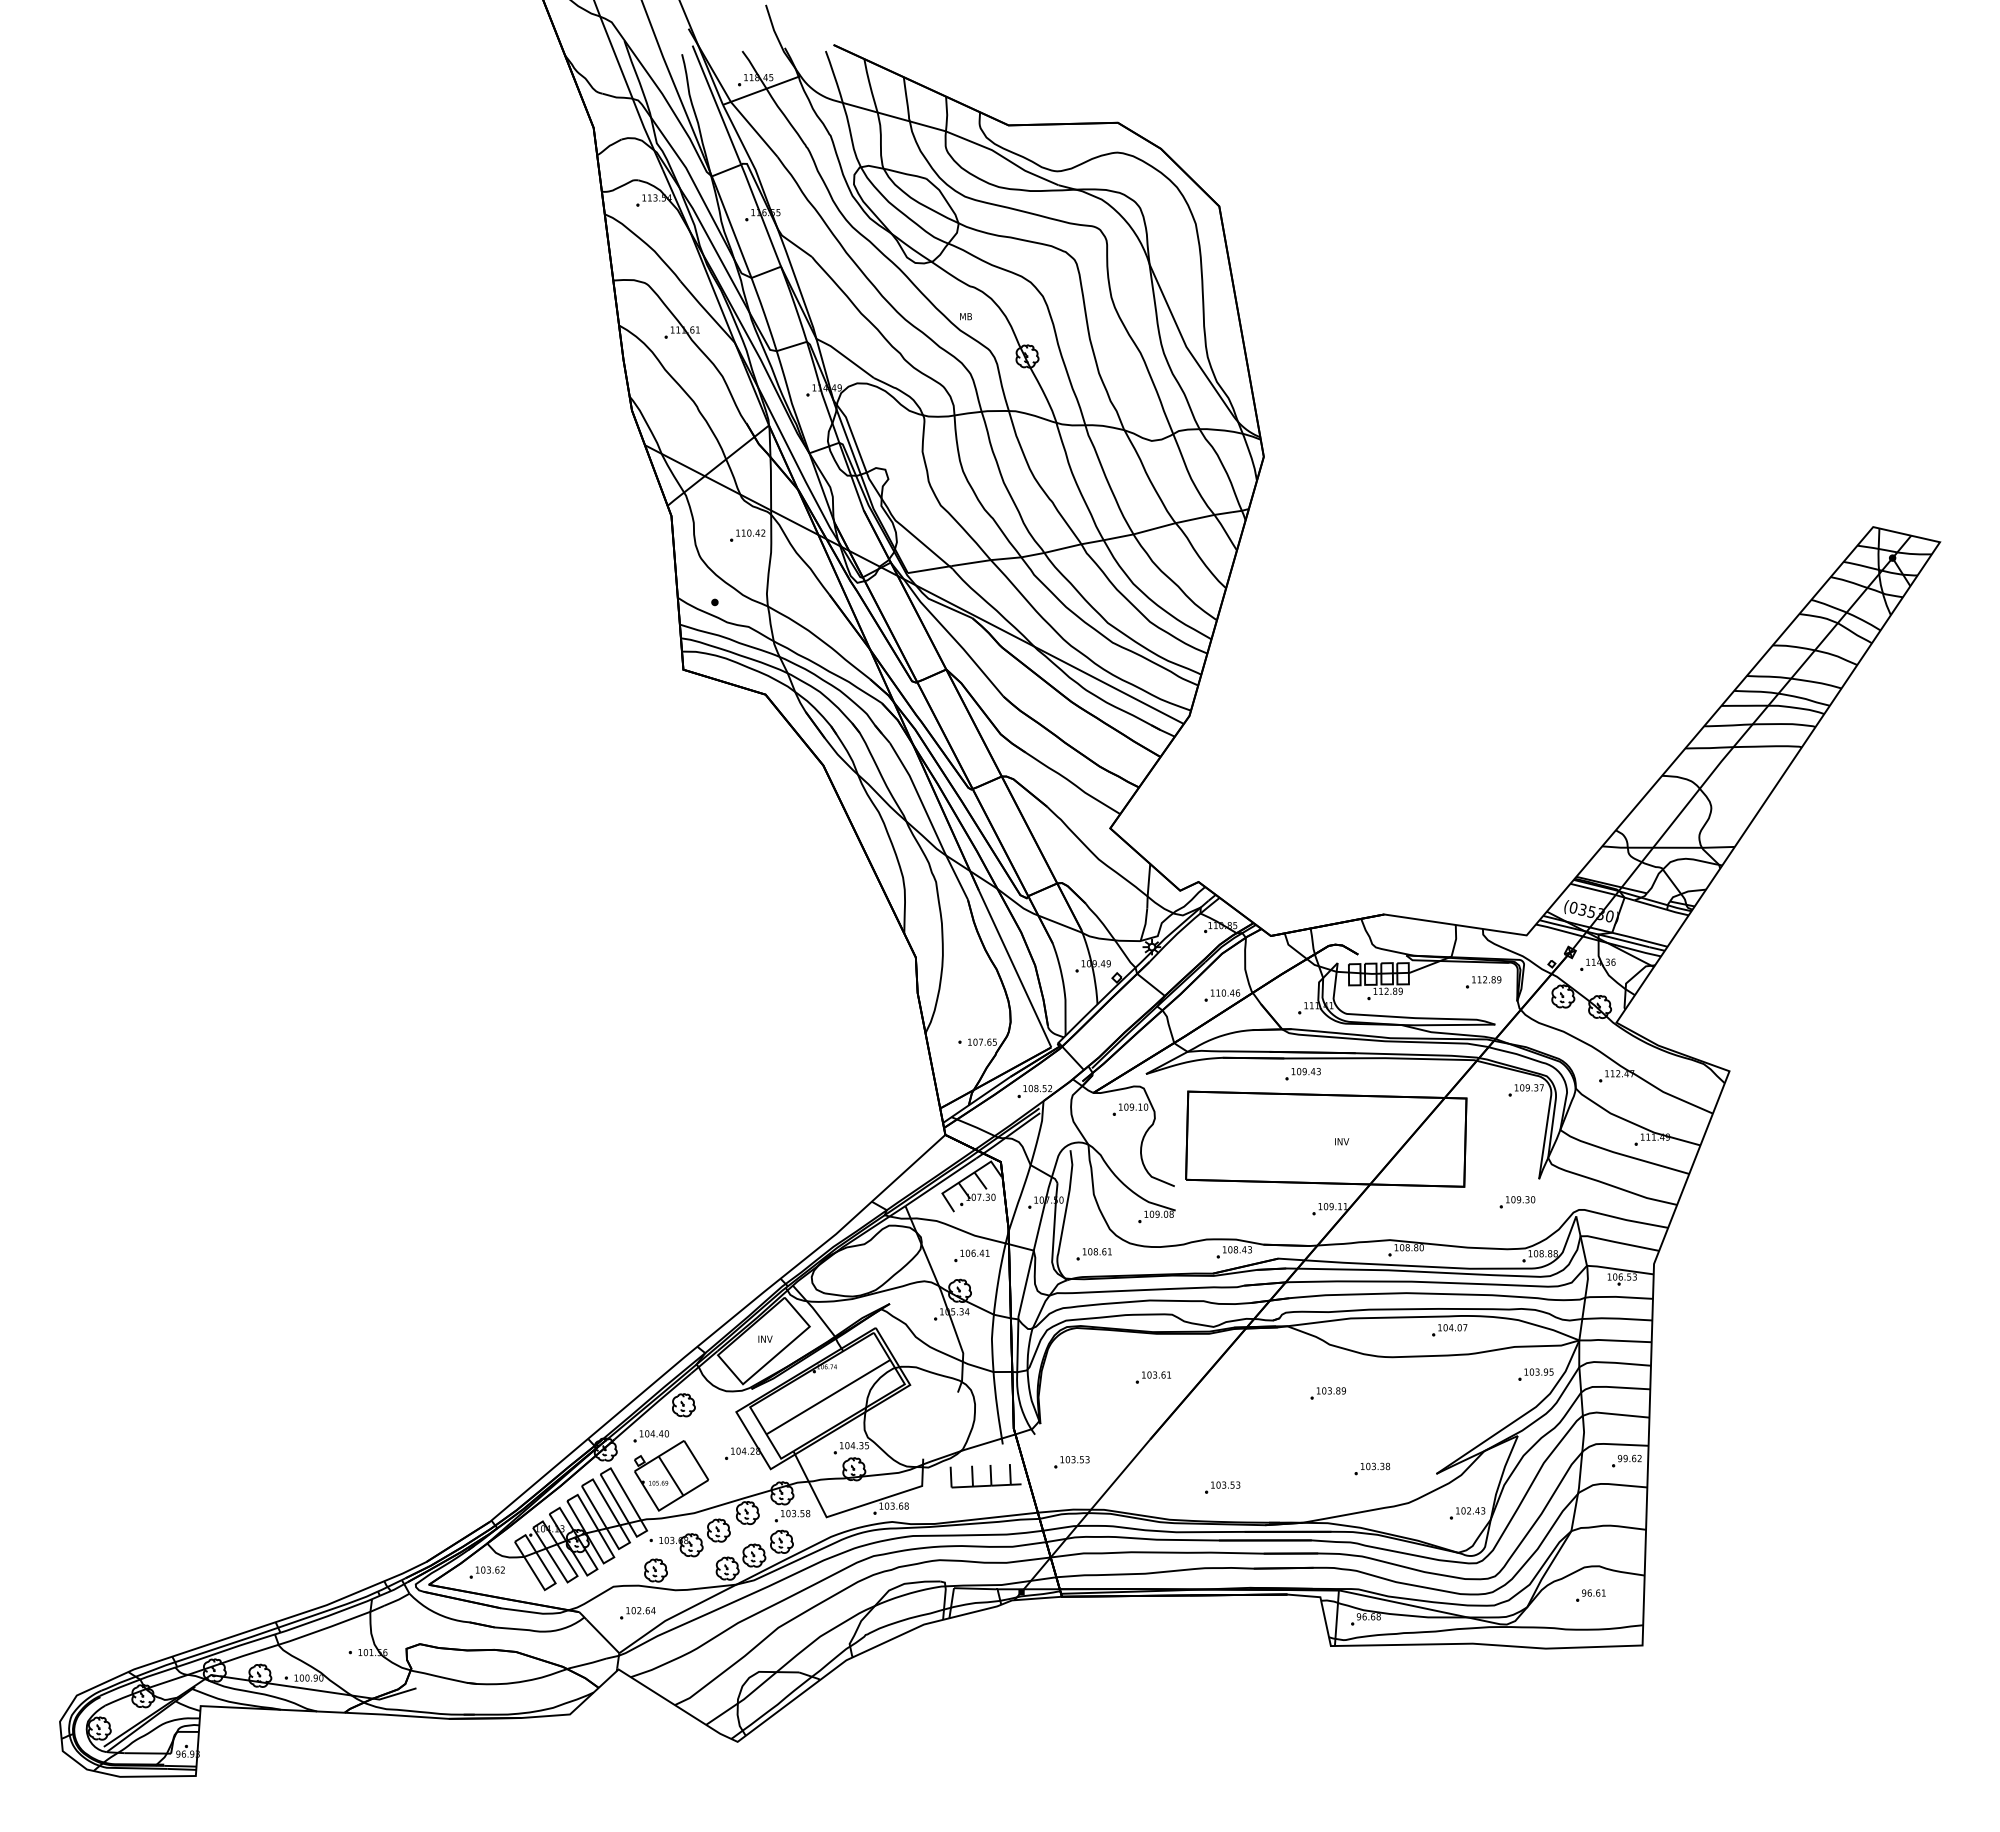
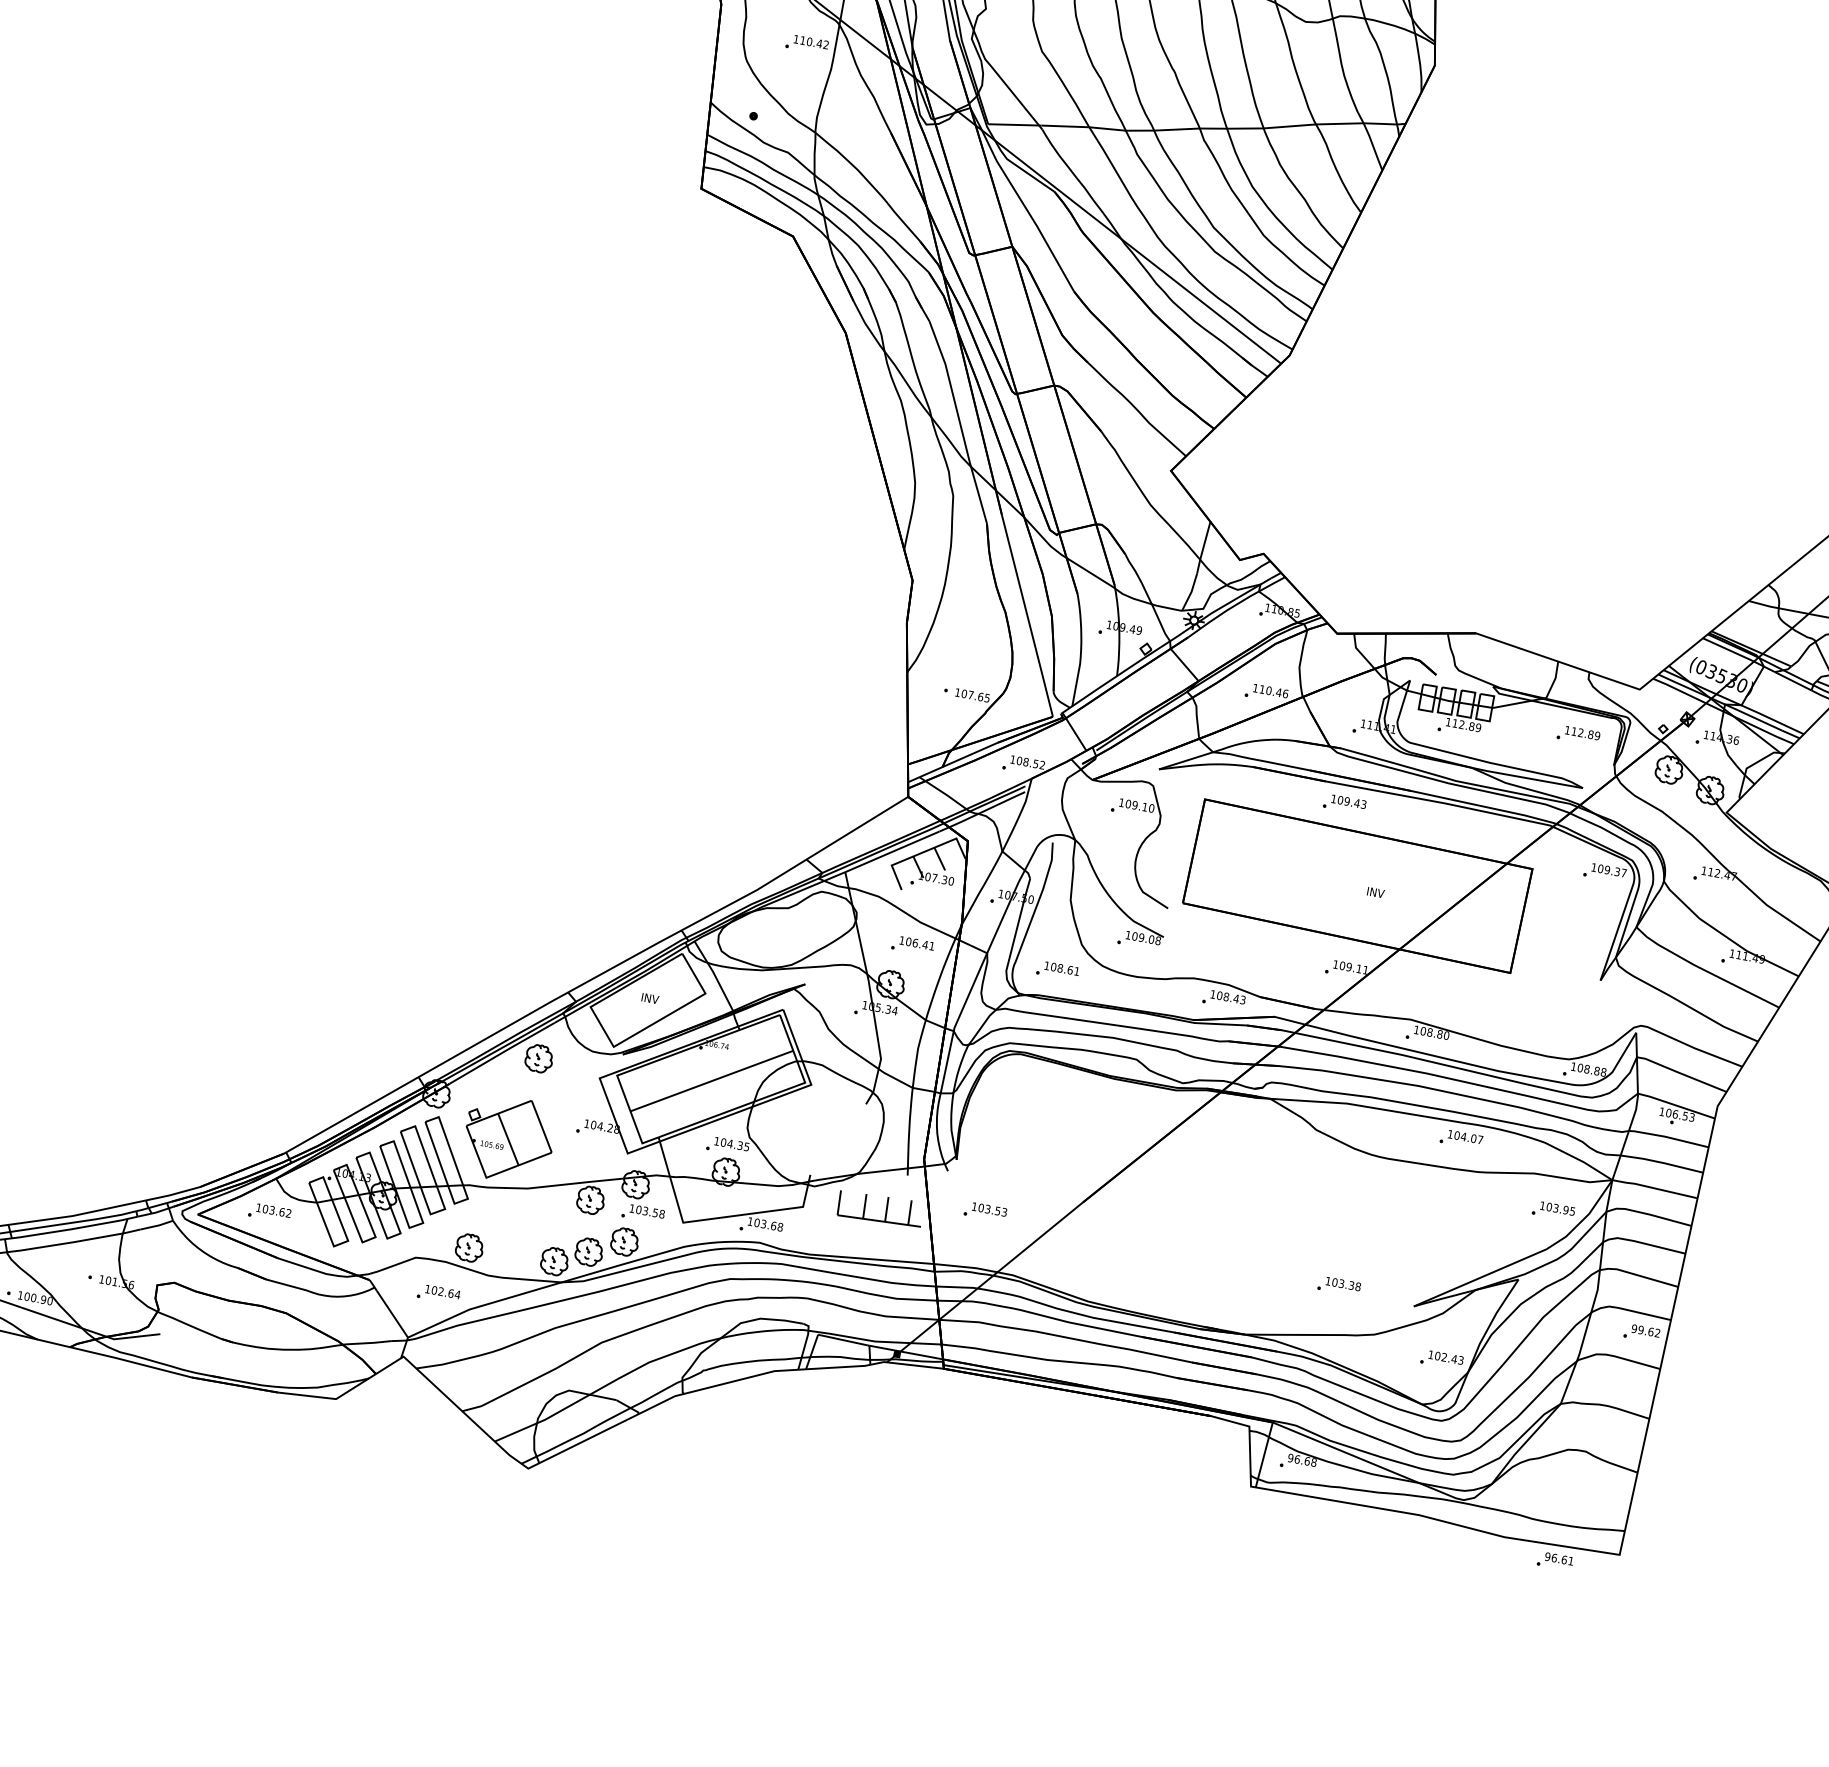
part: (1517, 1202) -> (1569, 1003), removed
part: (1153, 1377) -> (1100, 1129), removed
part: (1327, 1393) -> (1302, 1187), removed
part: (650, 1436) -> (492, 1088), removed
part: (1222, 1487) -> (1157, 1275), removed
part: (689, 1537) -> (516, 1216), removed
part: (1590, 1595) -> (1554, 1561), moved

